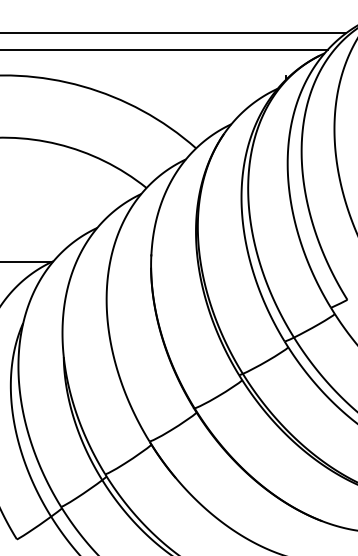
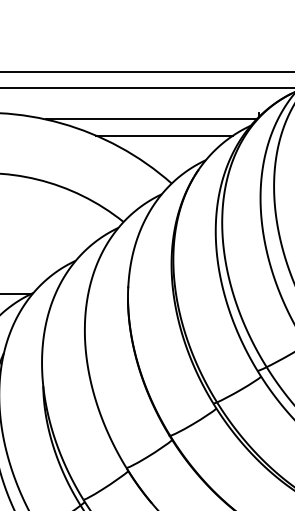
line: (174, 82) -> (150, 119), added
line: (188, 98) -> (164, 135), added

